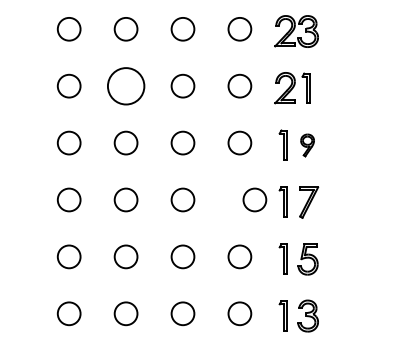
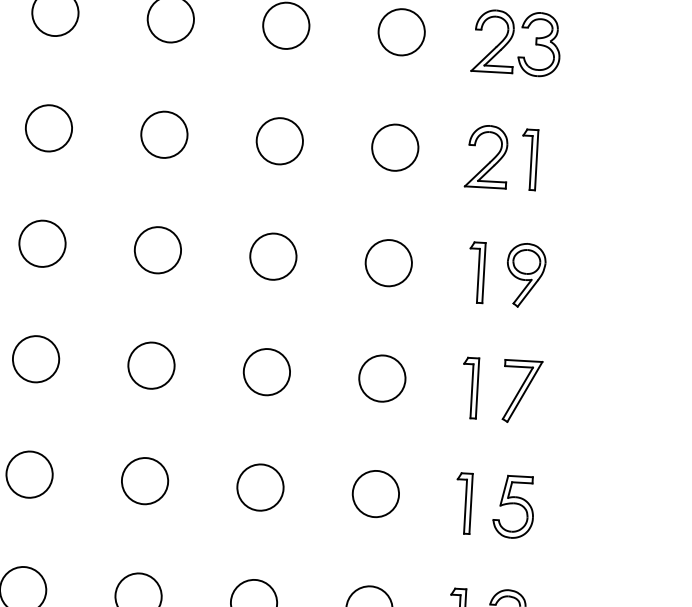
circle: (125, 85) -> (163, 133), size x0.62
part: (307, 145) -> (525, 275), size x1.43
circle: (254, 199) -> (381, 377), moved

